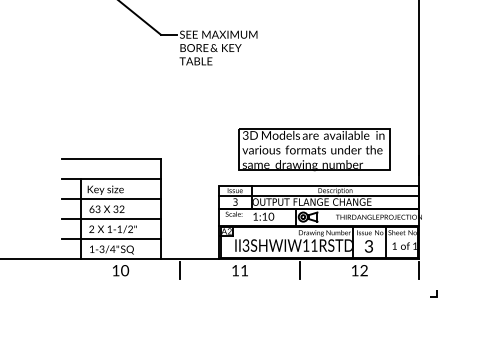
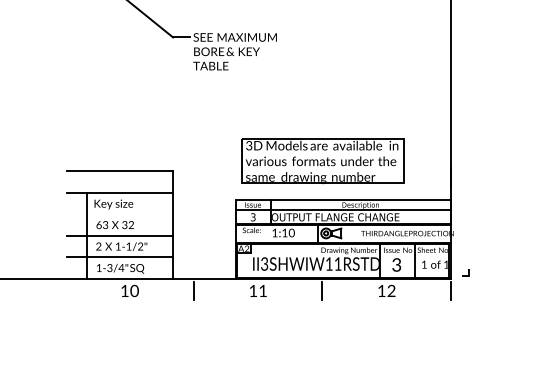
part: (314, 149) -> (323, 160), moved
line: (110, 199) -> (118, 214), removed
line: (436, 293) -> (469, 272), moved

